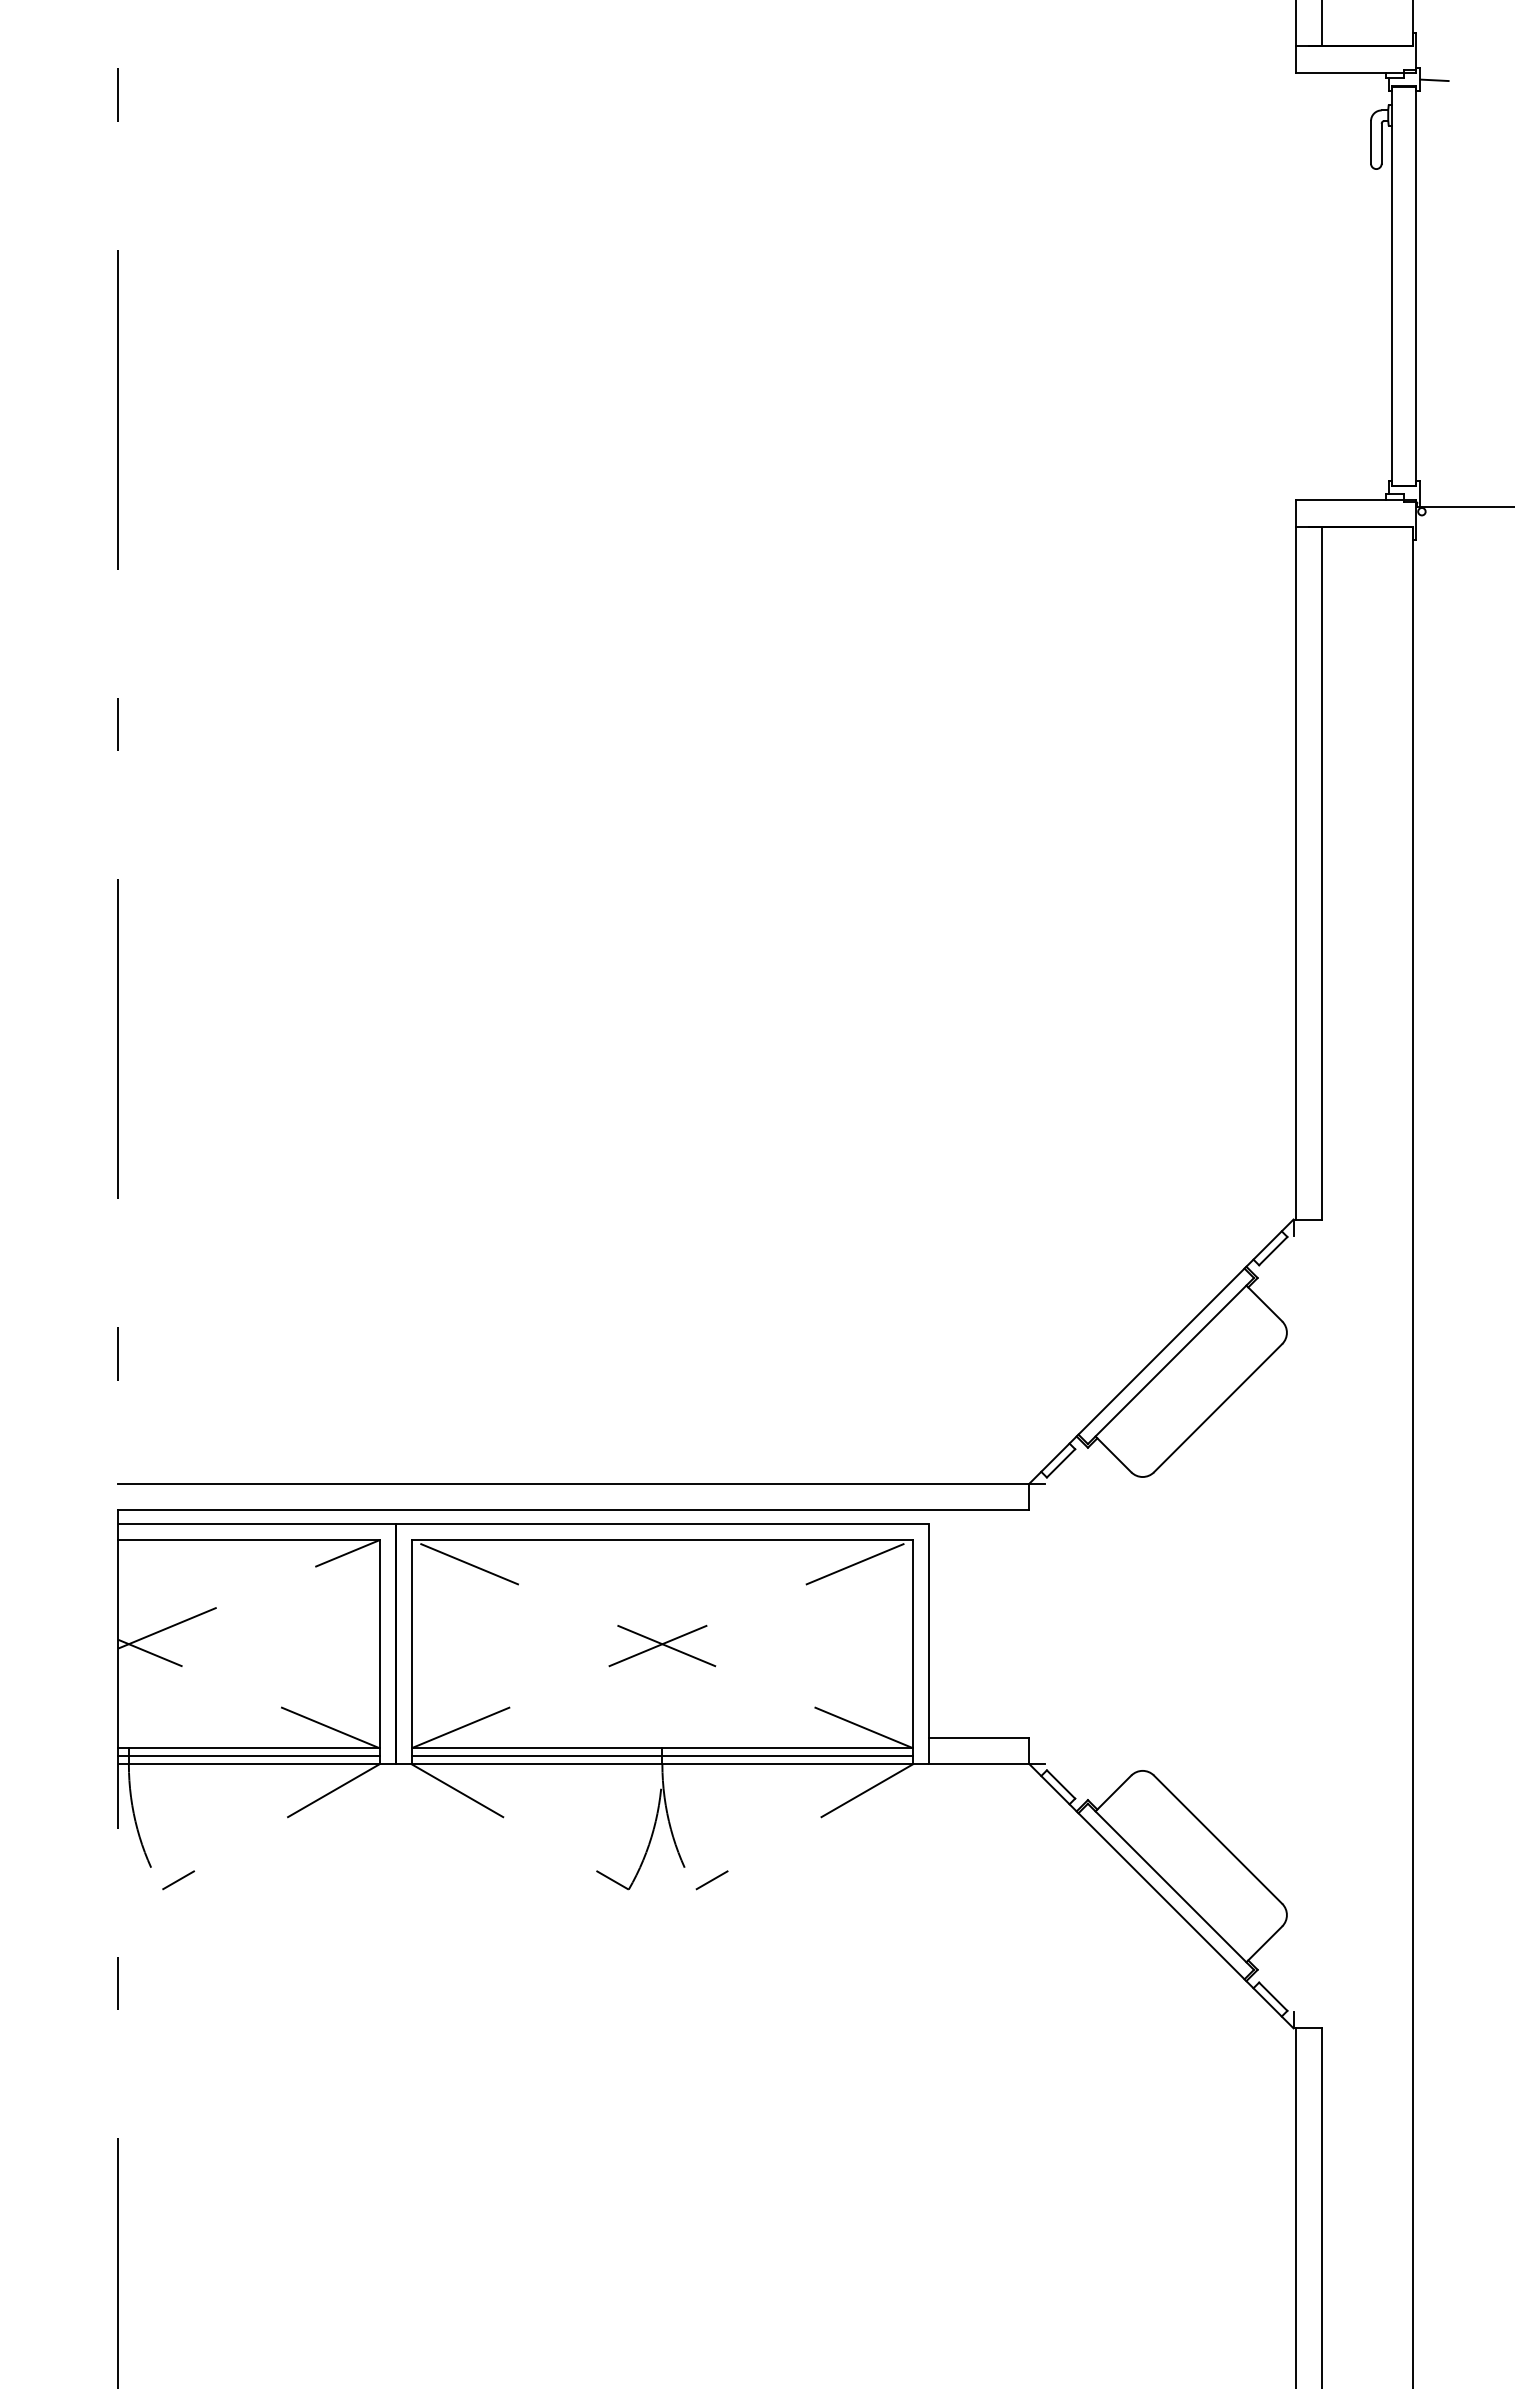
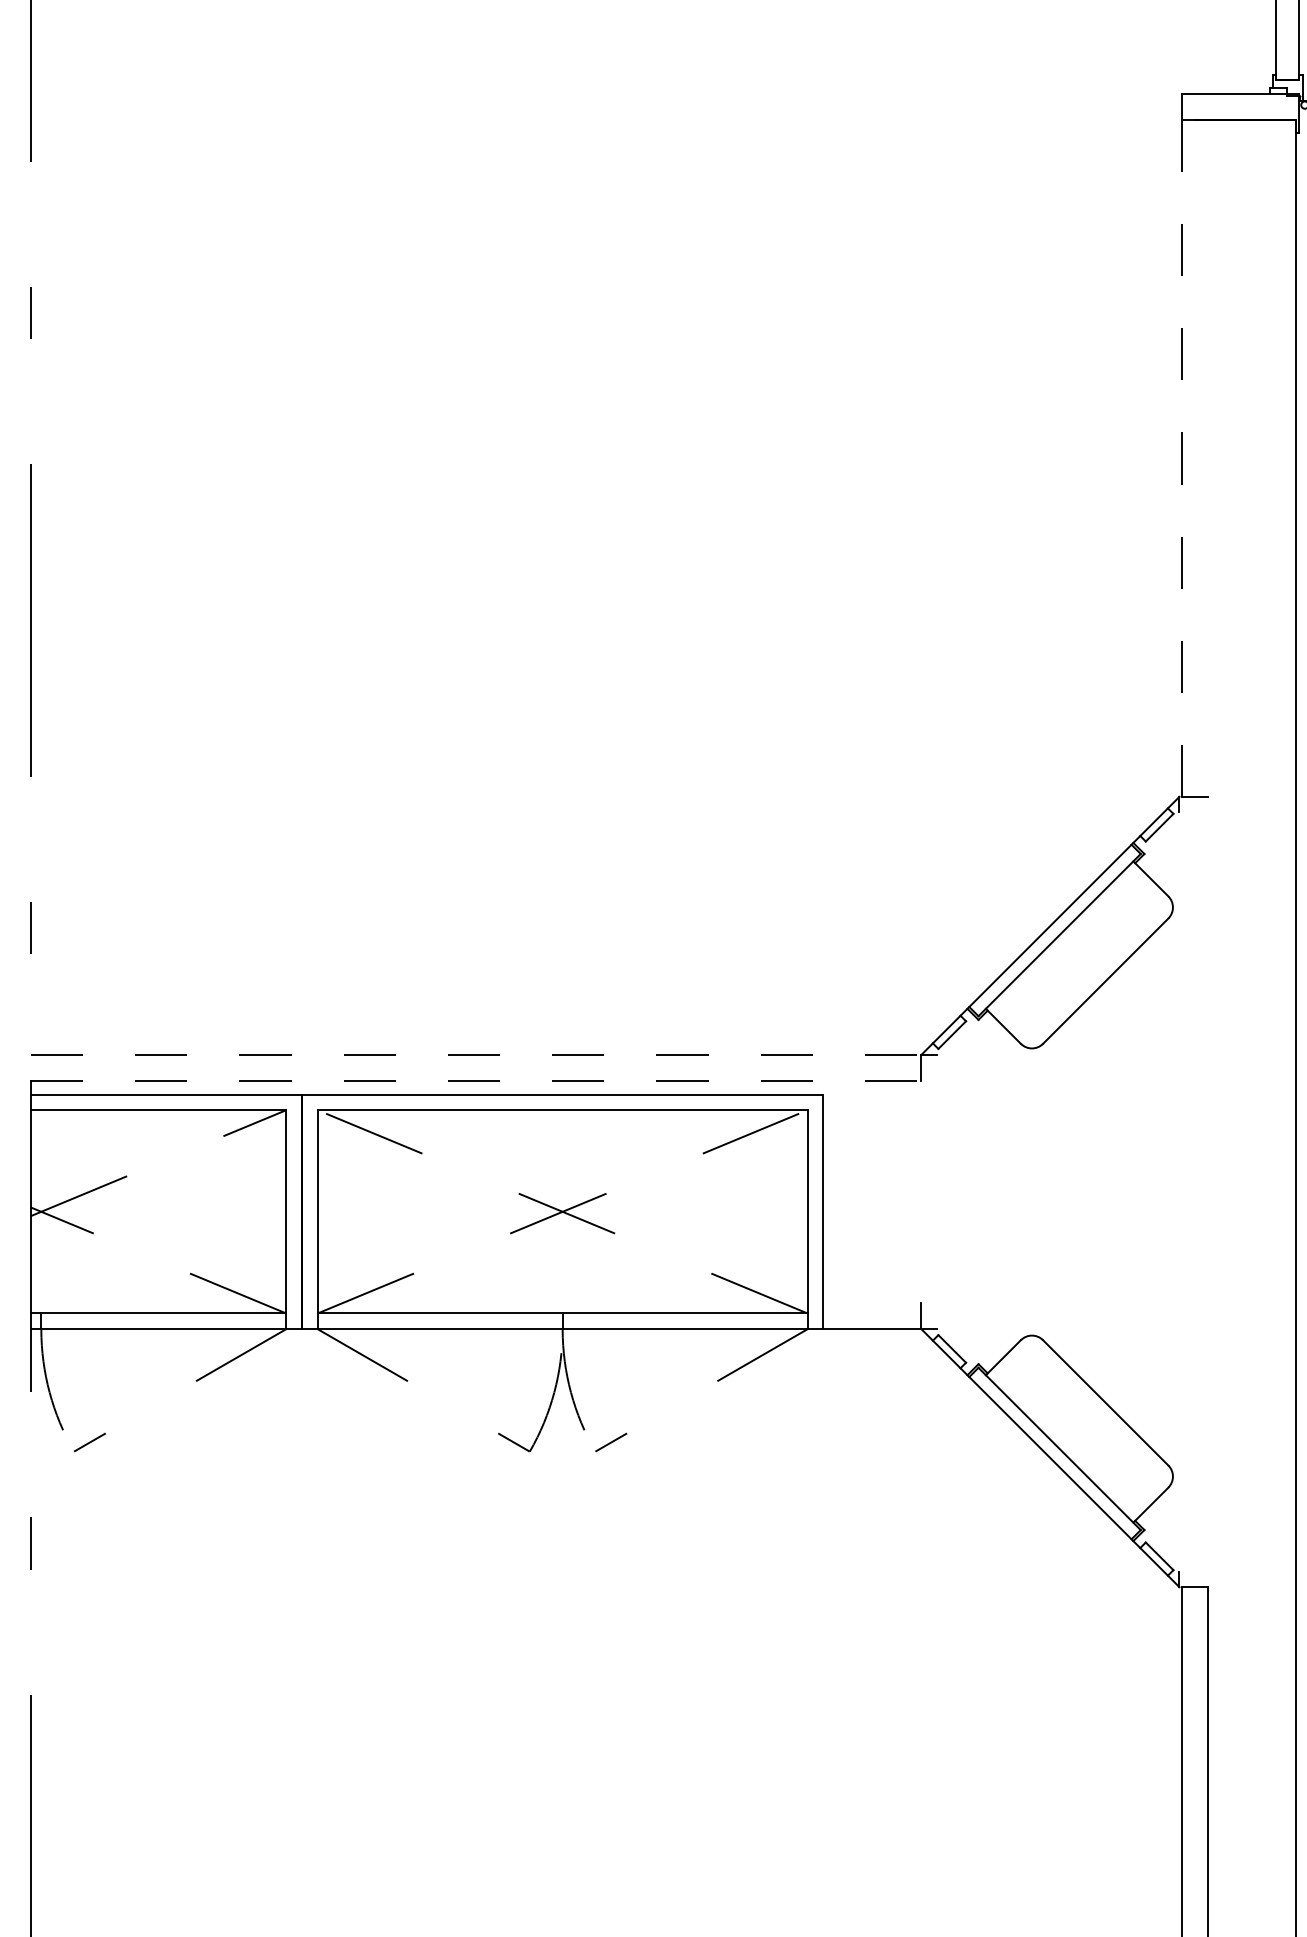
line: (1322, 872) -> (1207, 457), removed
line: (1295, 873) -> (1181, 458), solid -> dashed
line: (573, 1483) -> (475, 1054), solid -> dashed
line: (573, 1510) -> (475, 1081), solid -> dashed
line: (979, 1737) -> (872, 1302), removed
line: (248, 1756) -> (158, 1321), removed
line: (662, 1756) -> (562, 1321), removed

